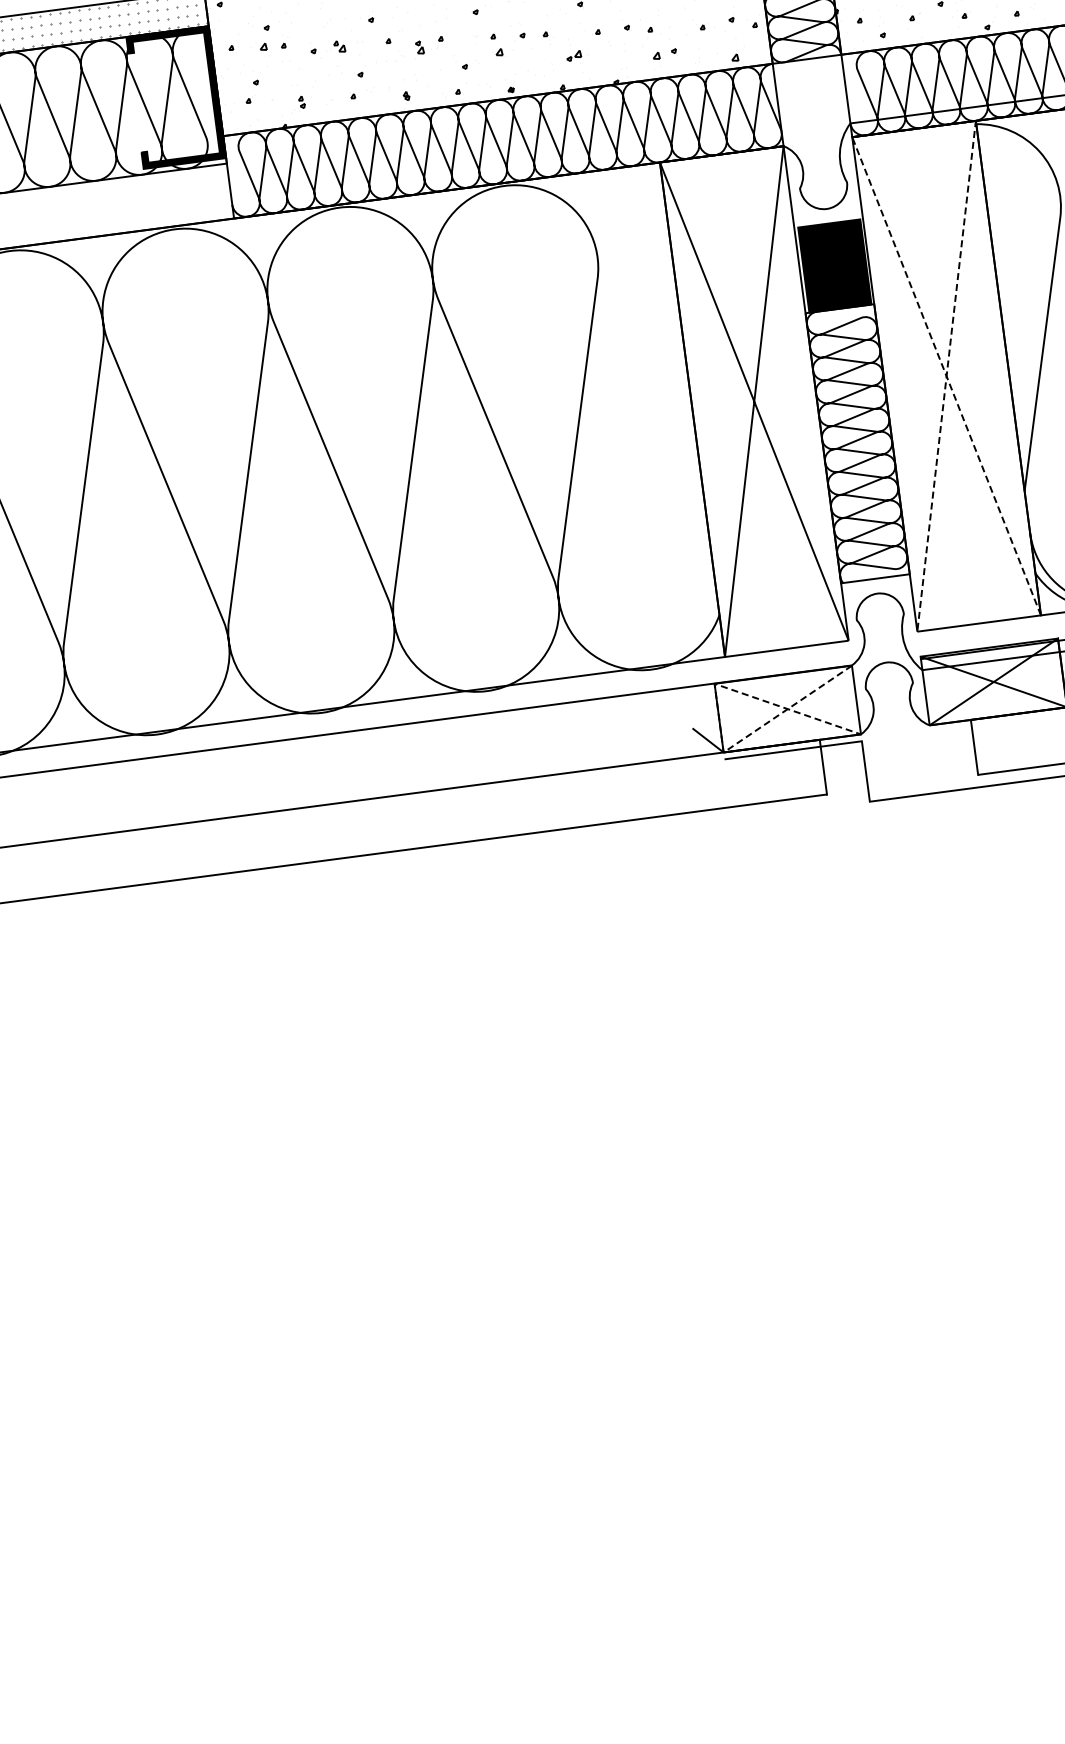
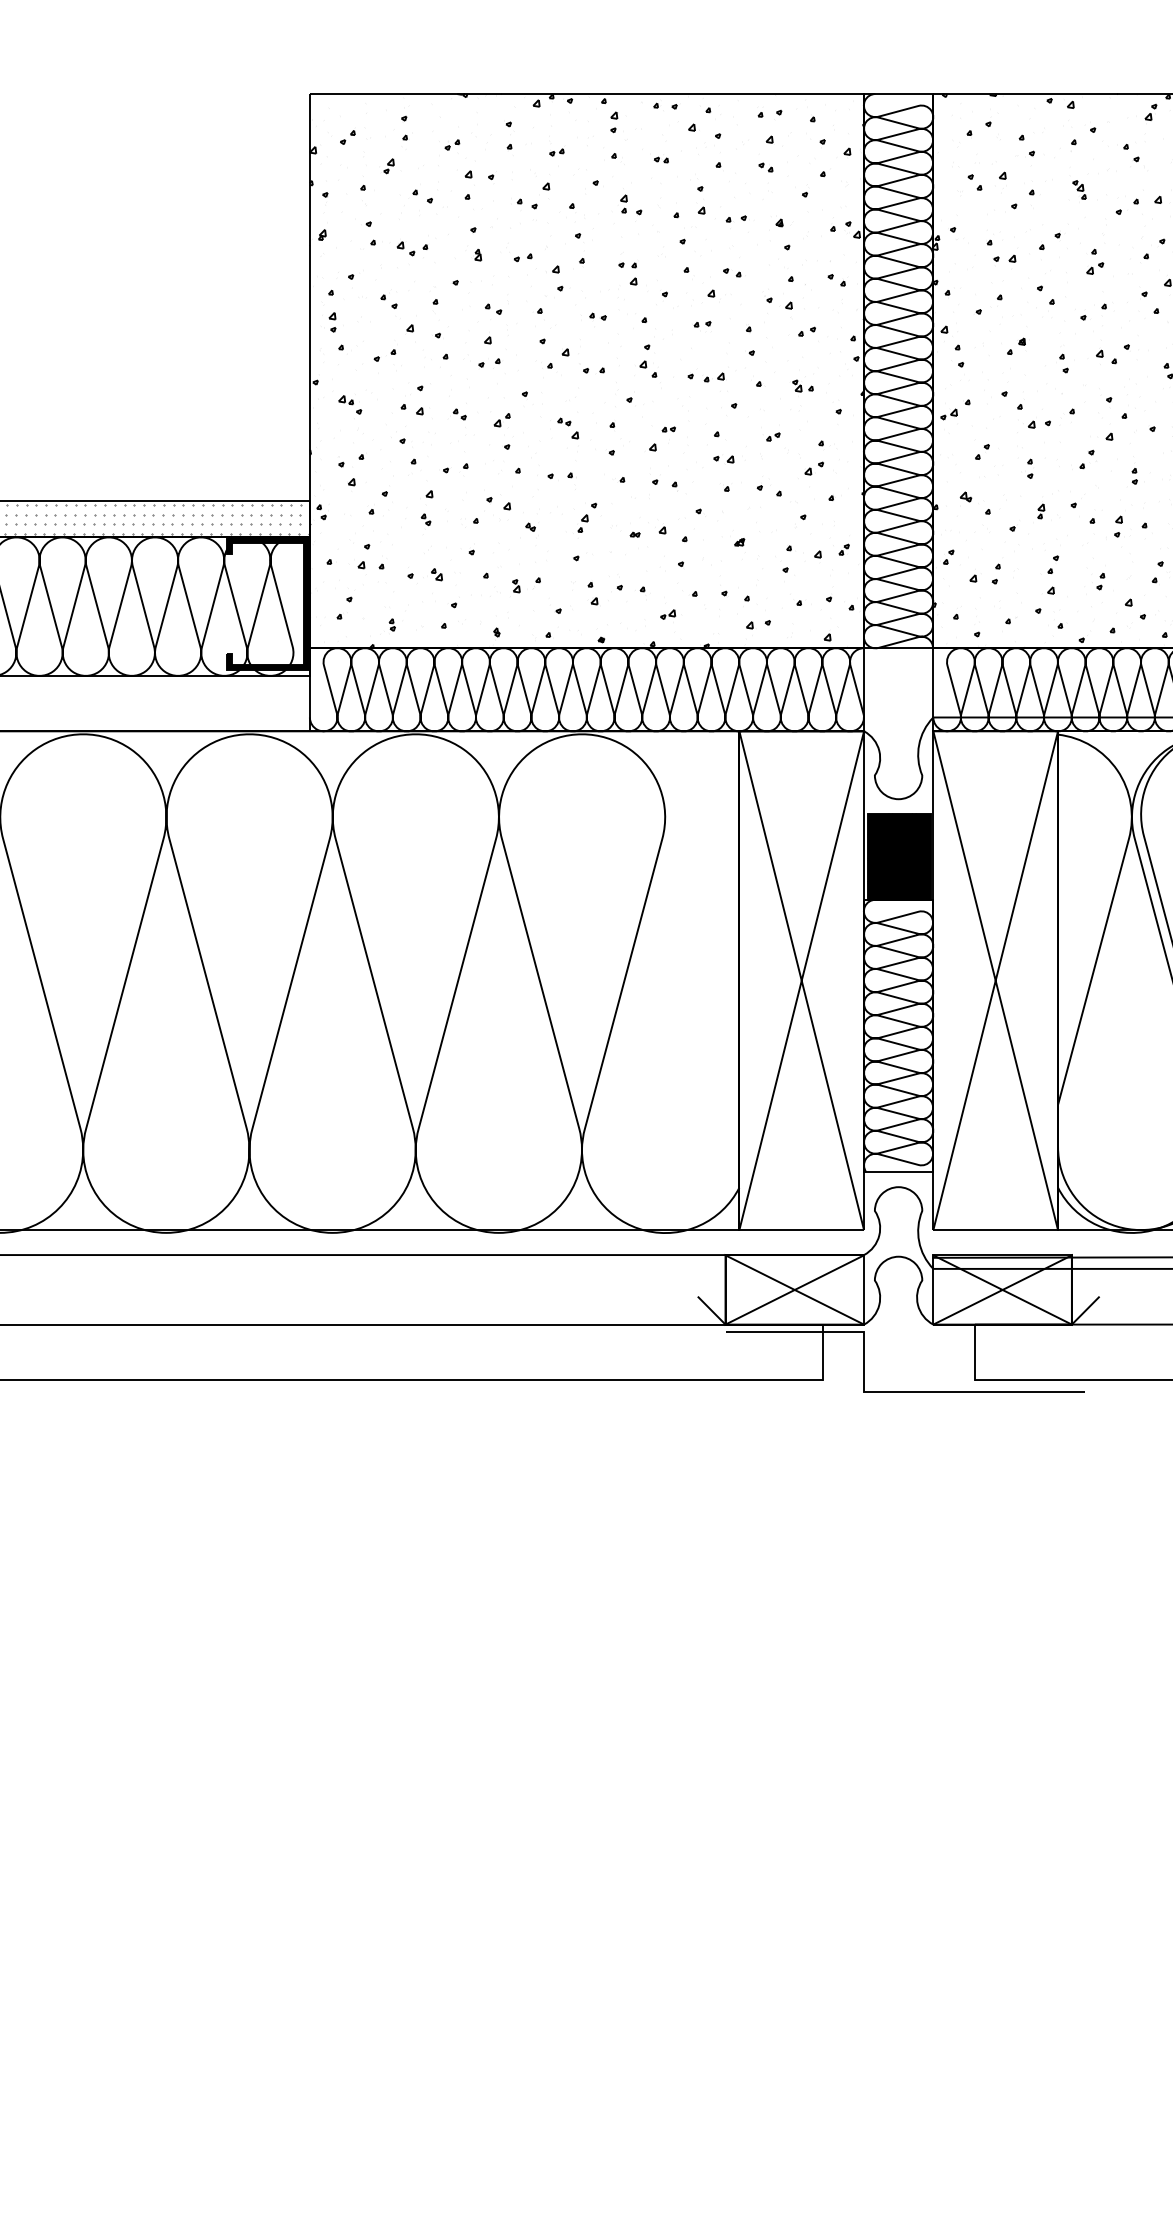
line: (914, 129) -> (996, 731), dashed -> solid
line: (719, 717) -> (725, 1289), dashed -> solid

